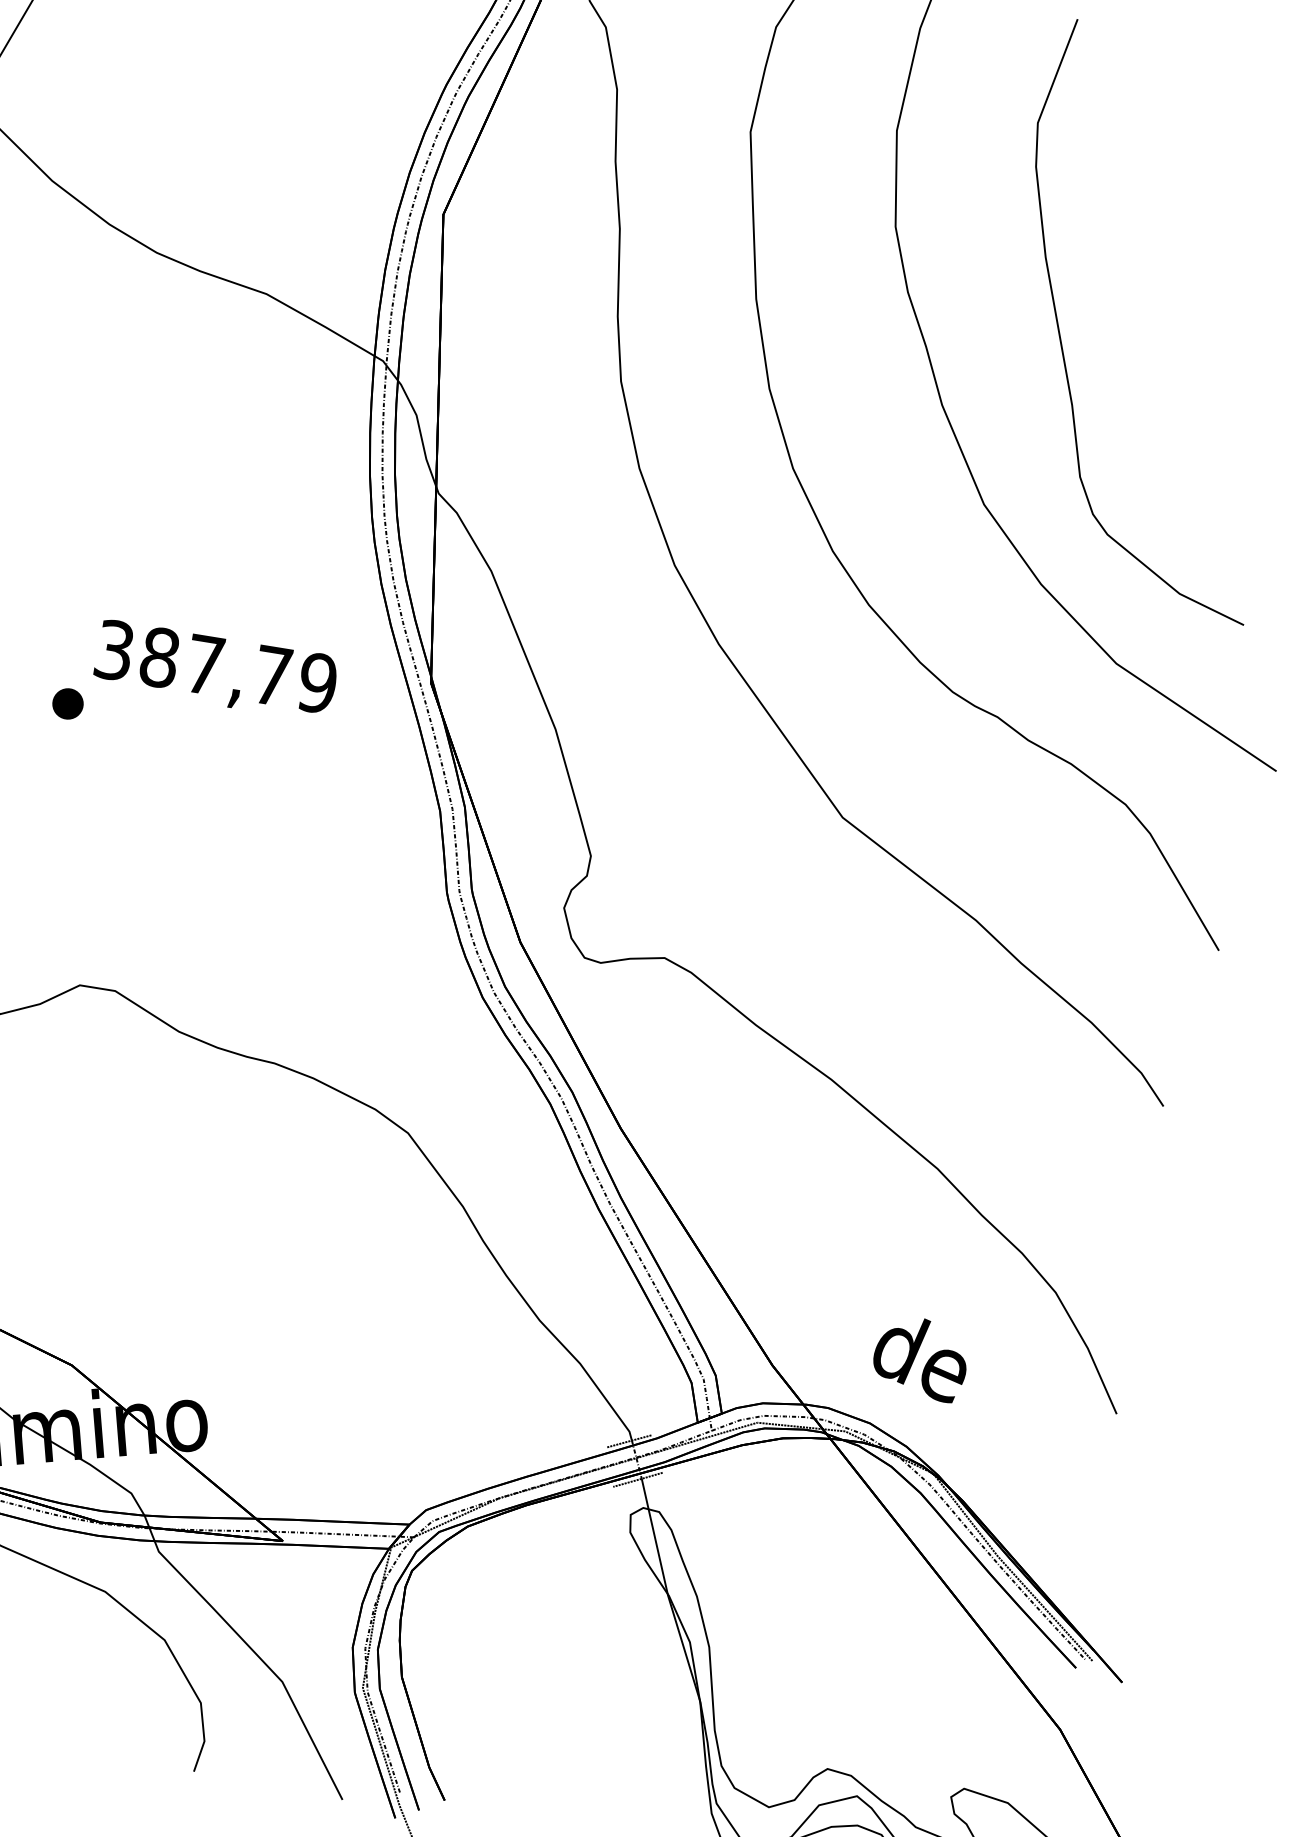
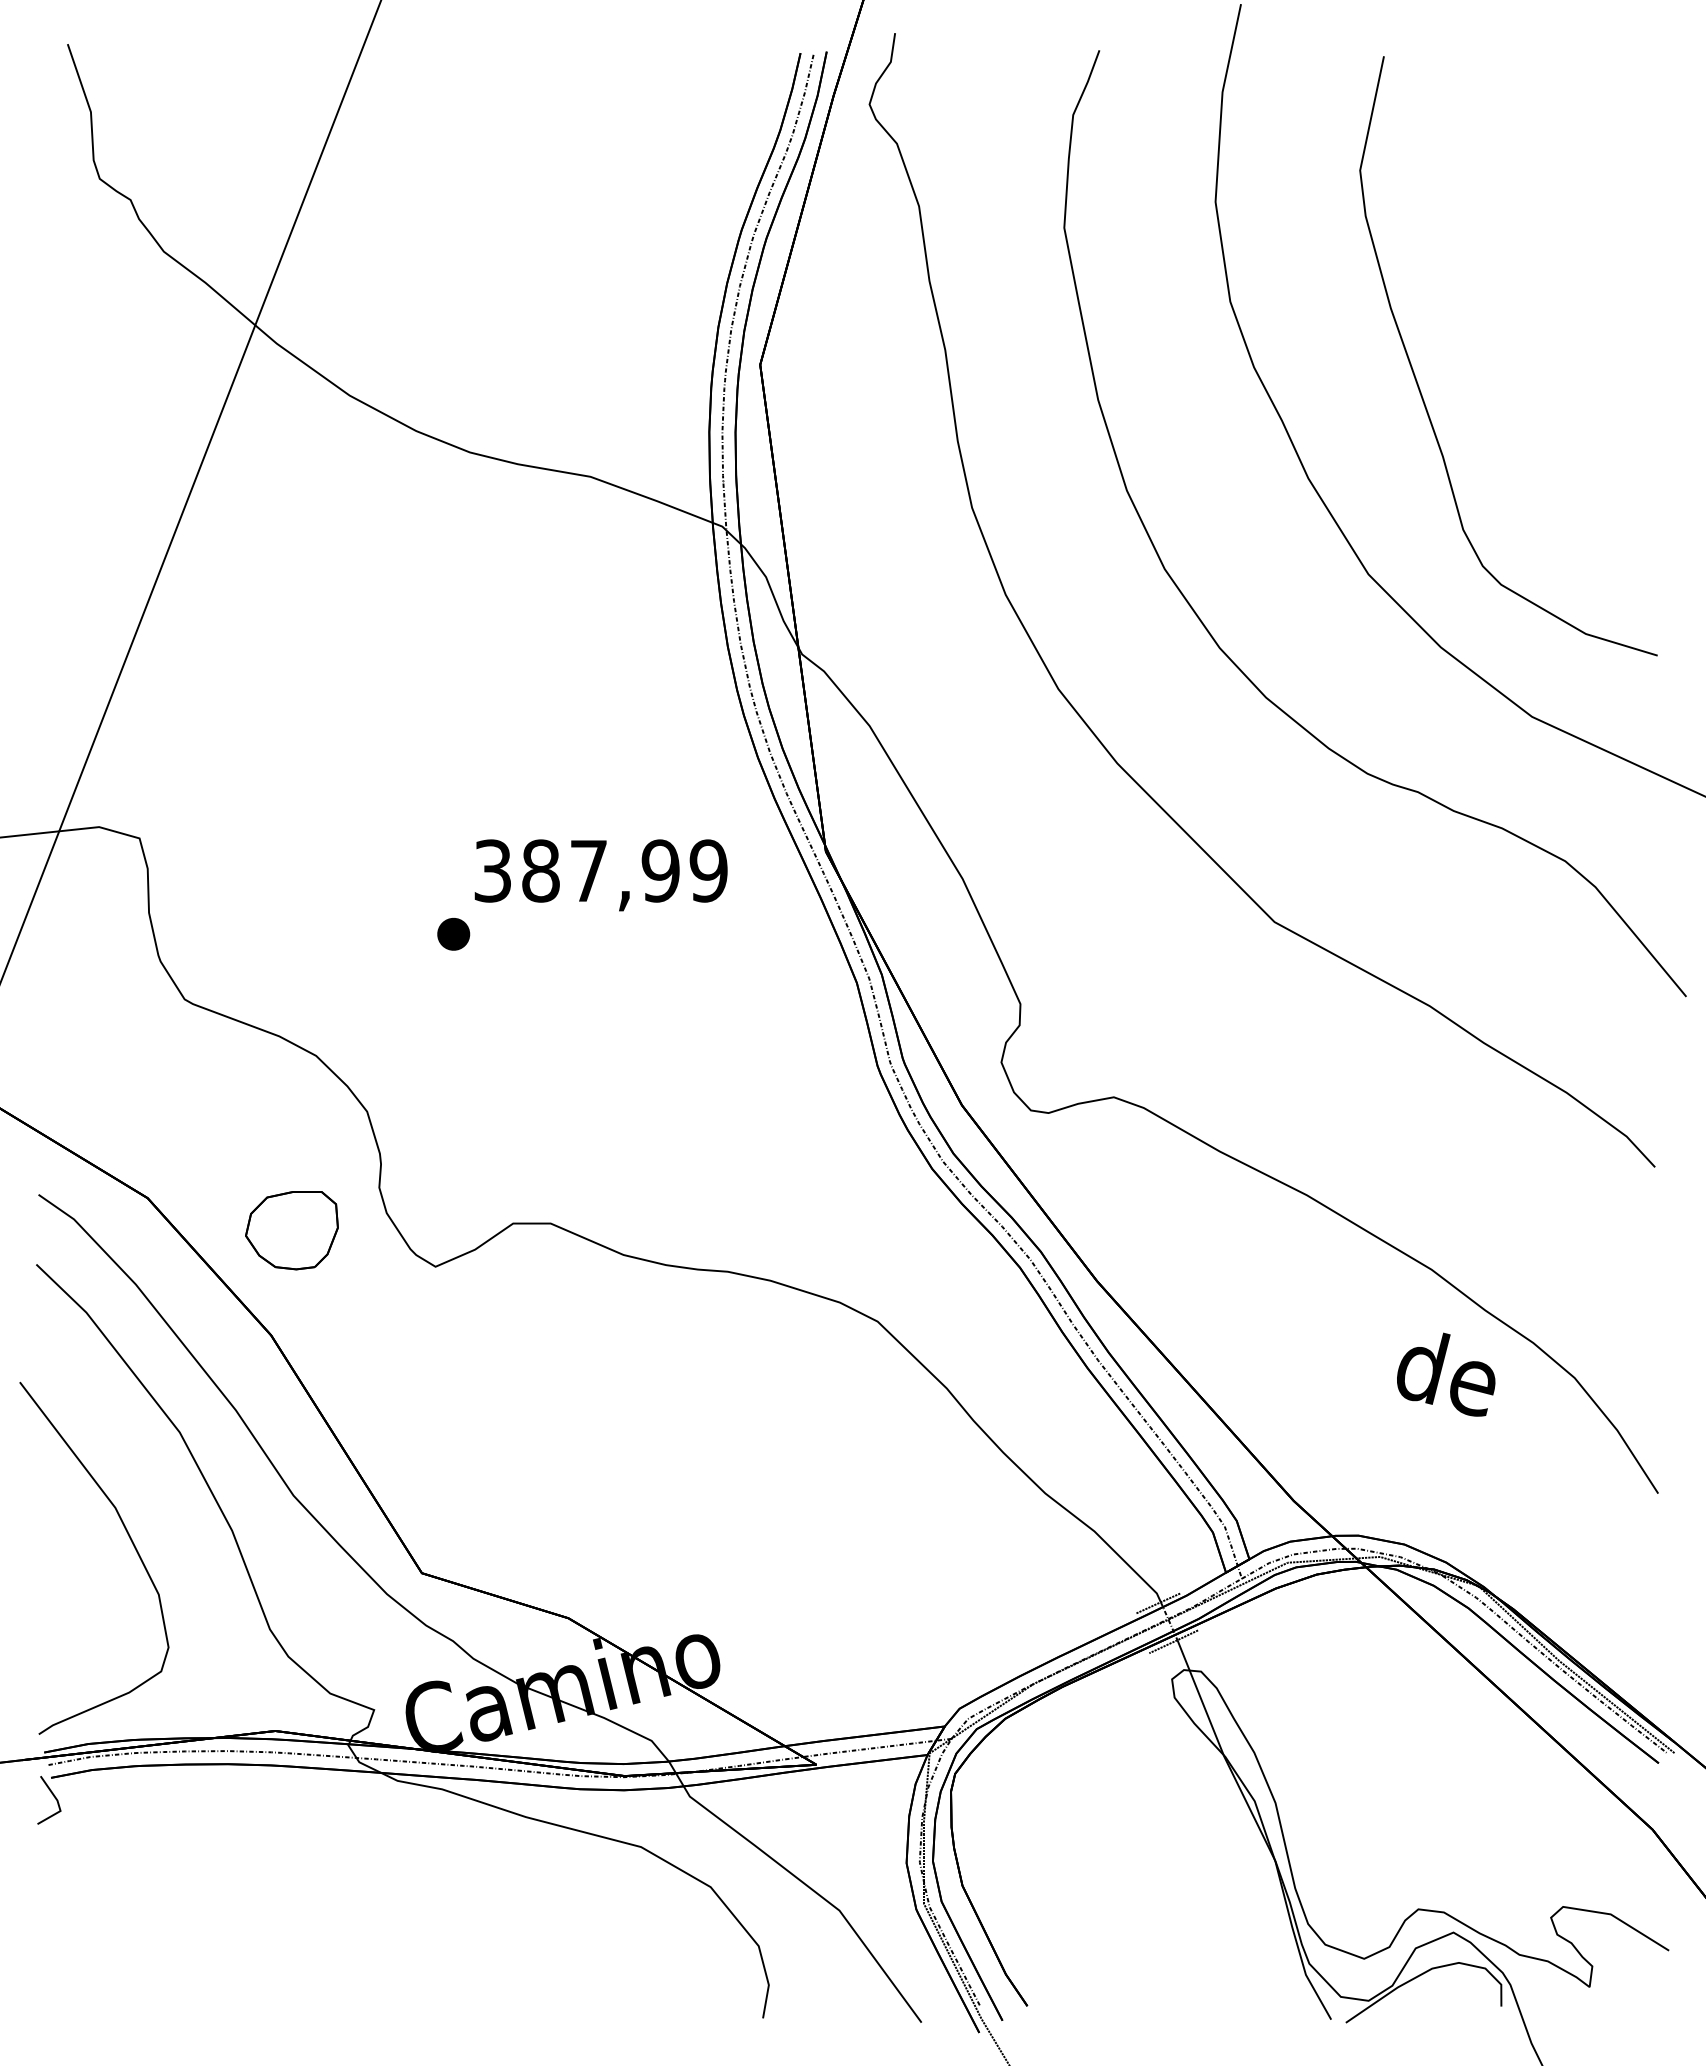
text: (272, 675) -> (660, 870), 387,79 -> 387,99
text: (921, 1358) -> (1446, 1374), moved

